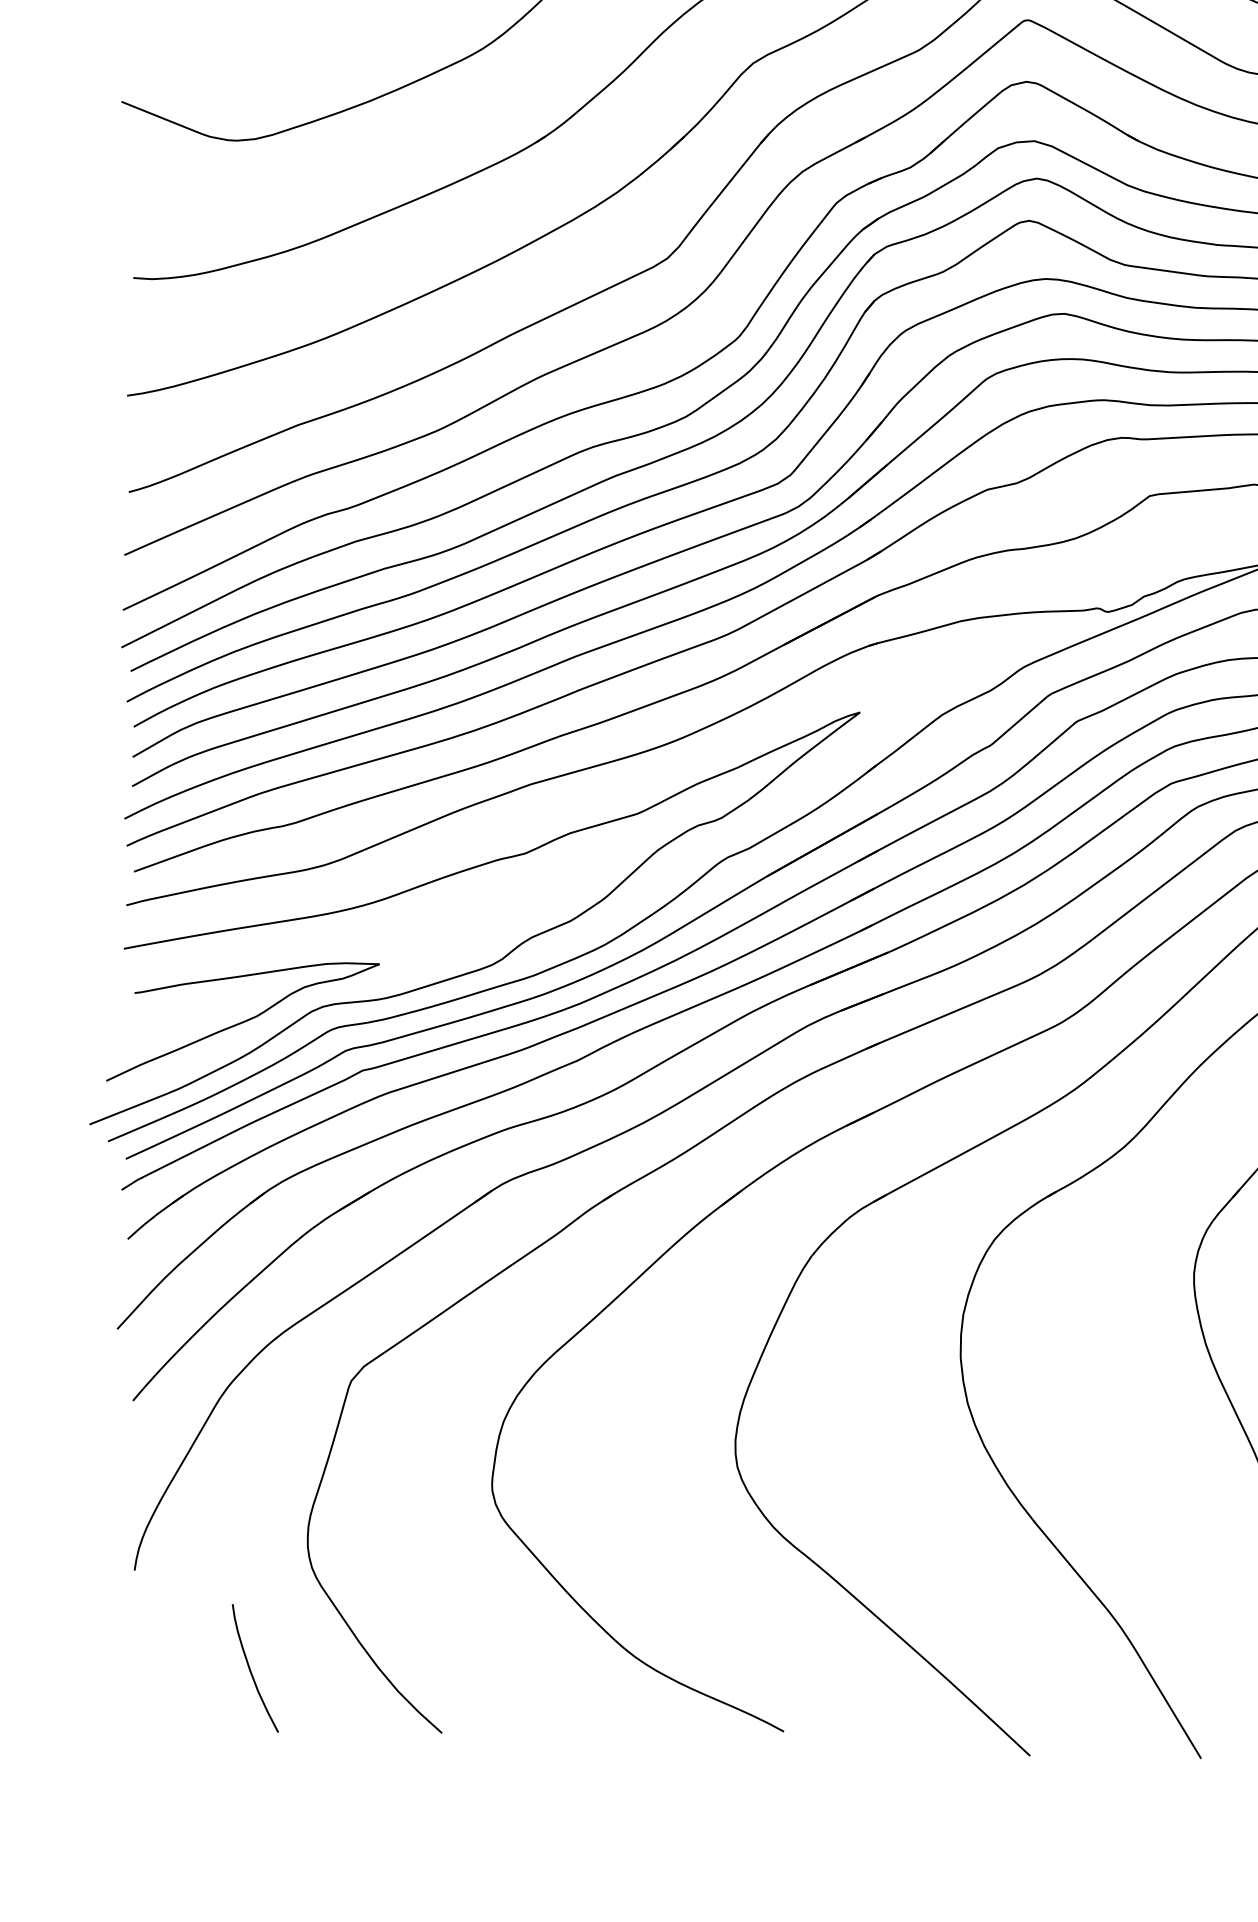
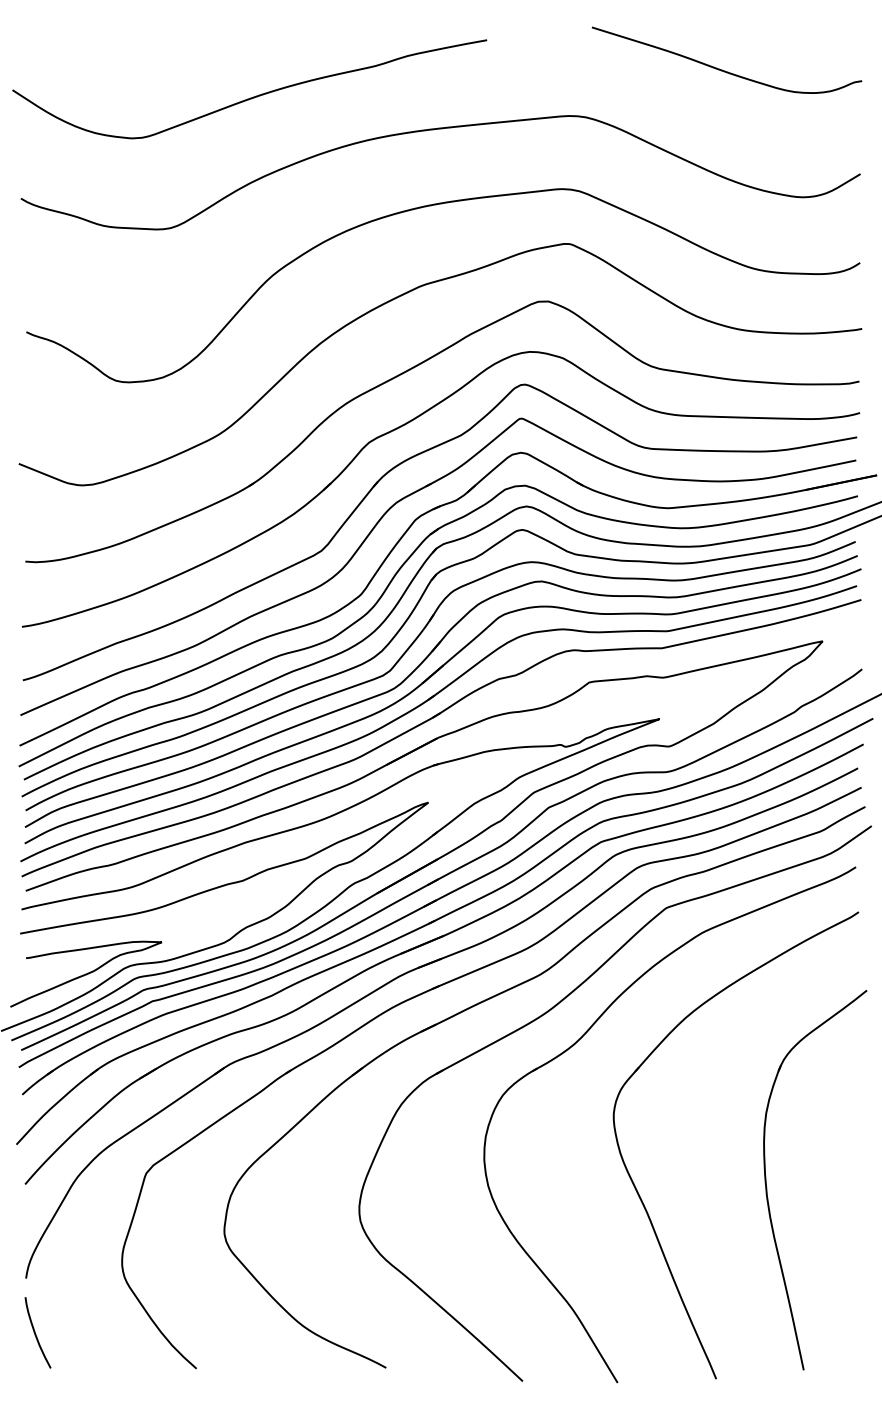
curve: (250, 1667) -> (35, 1332), moved

